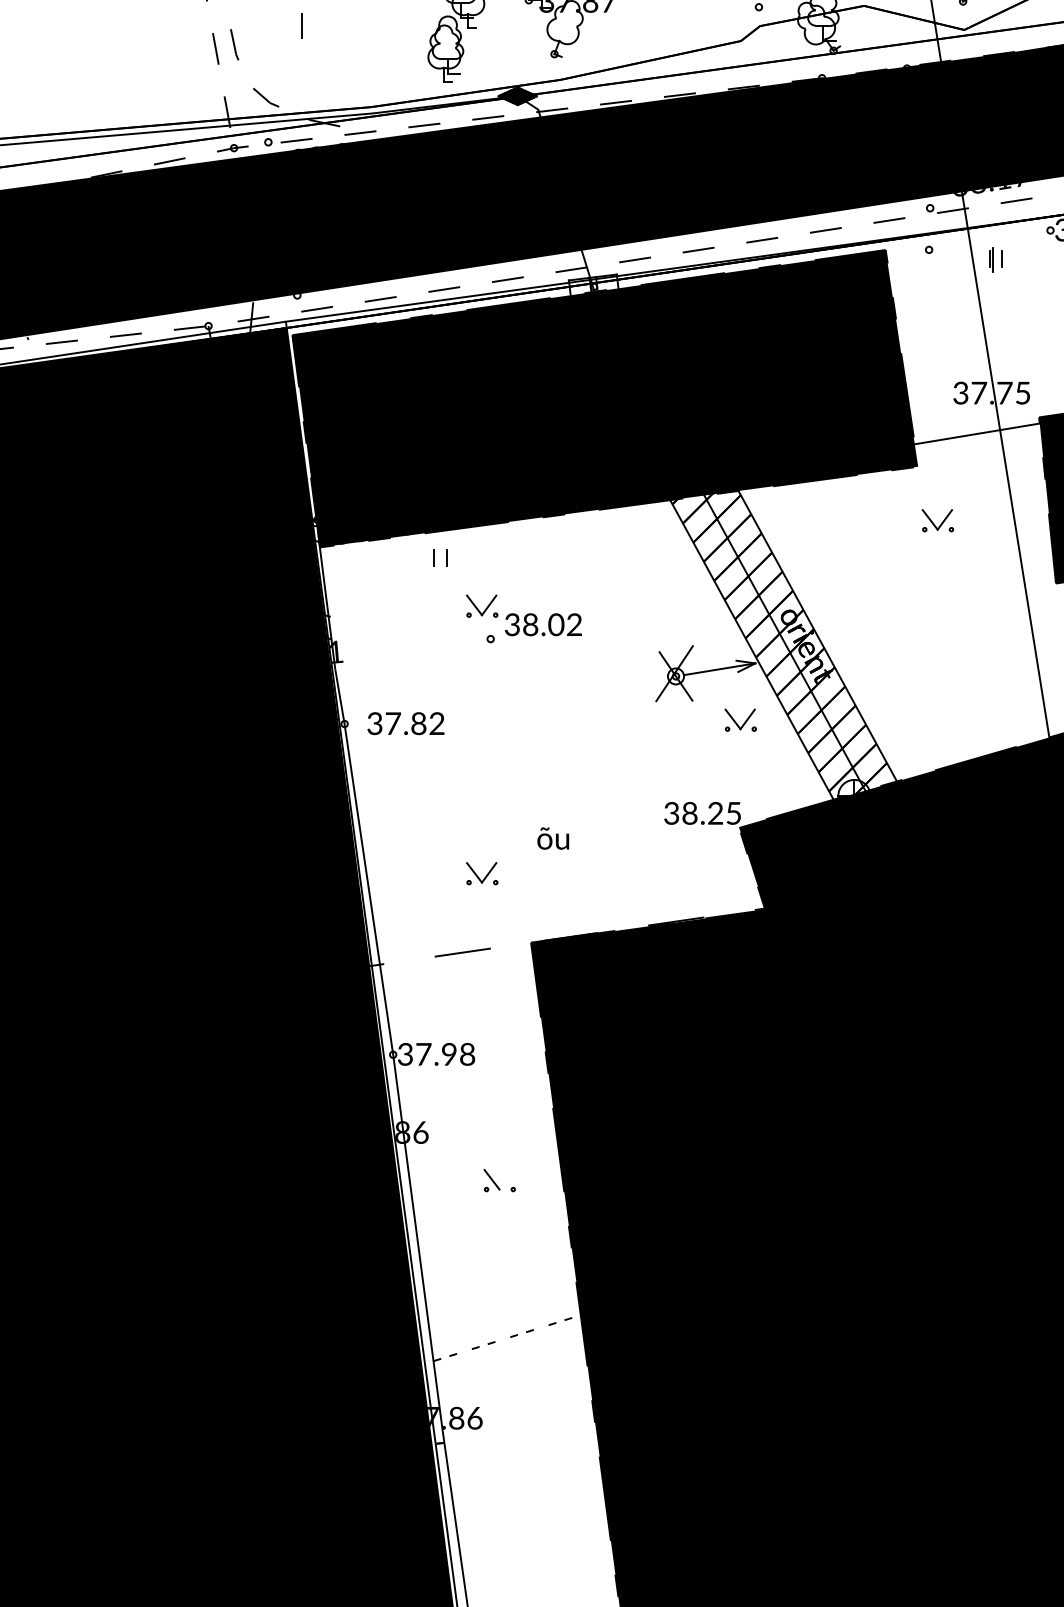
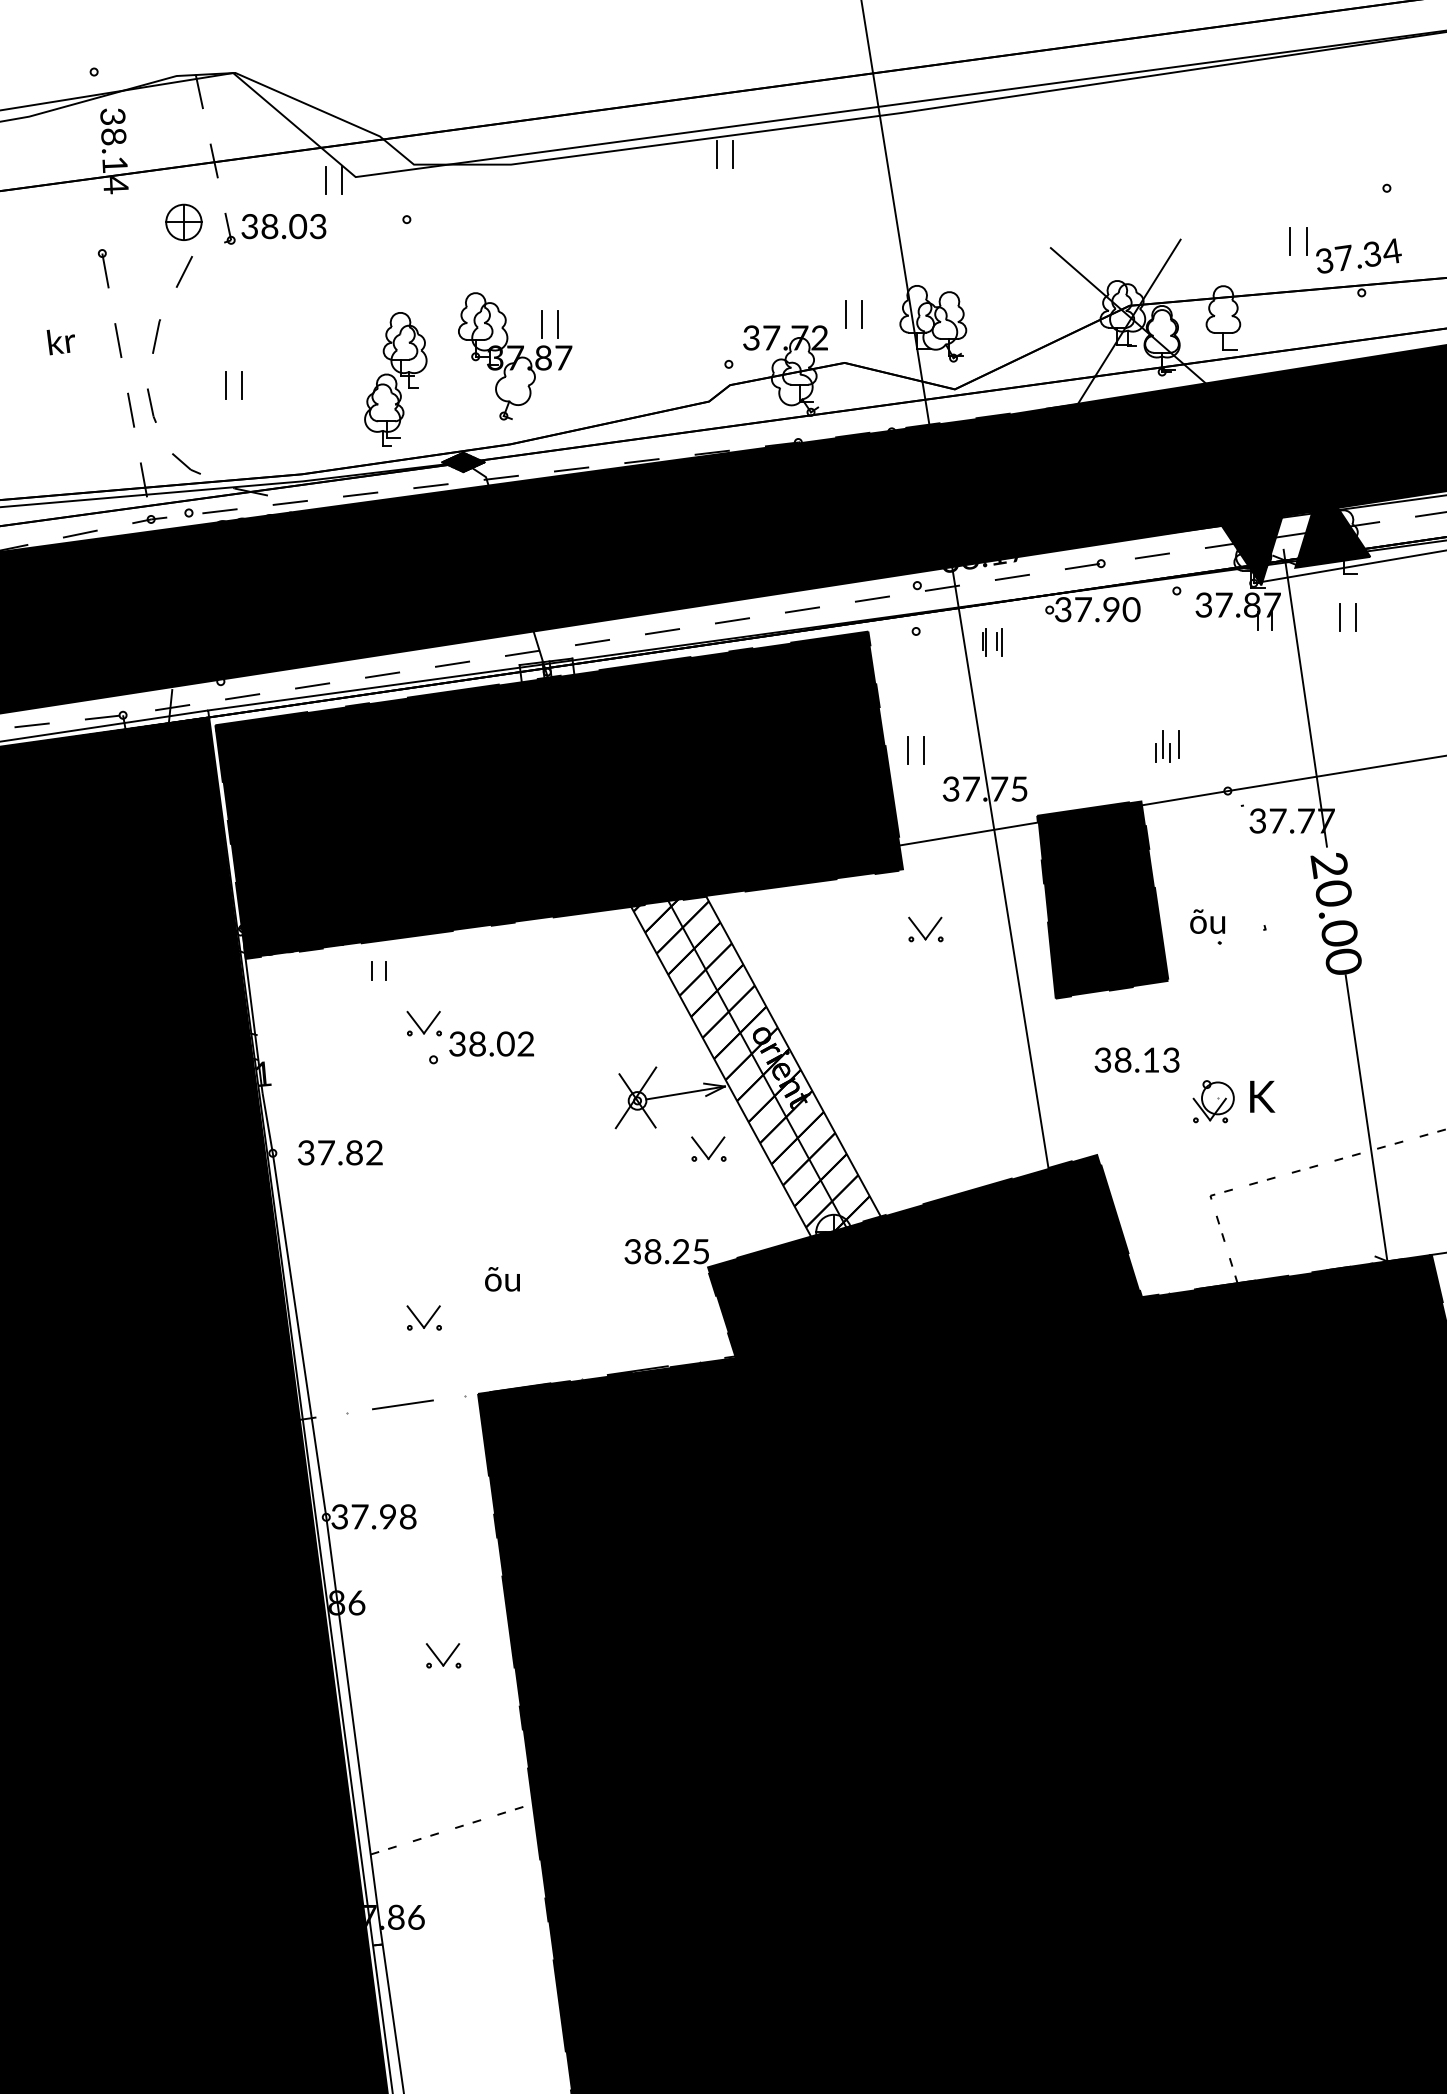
line: (317, 25) -> (242, 384), added
line: (1007, 259) -> (1002, 642), added
line: (921, 357) -> (907, 749), added
line: (935, 357) -> (923, 749), added
line: (506, 1179) -> (451, 1654), added

